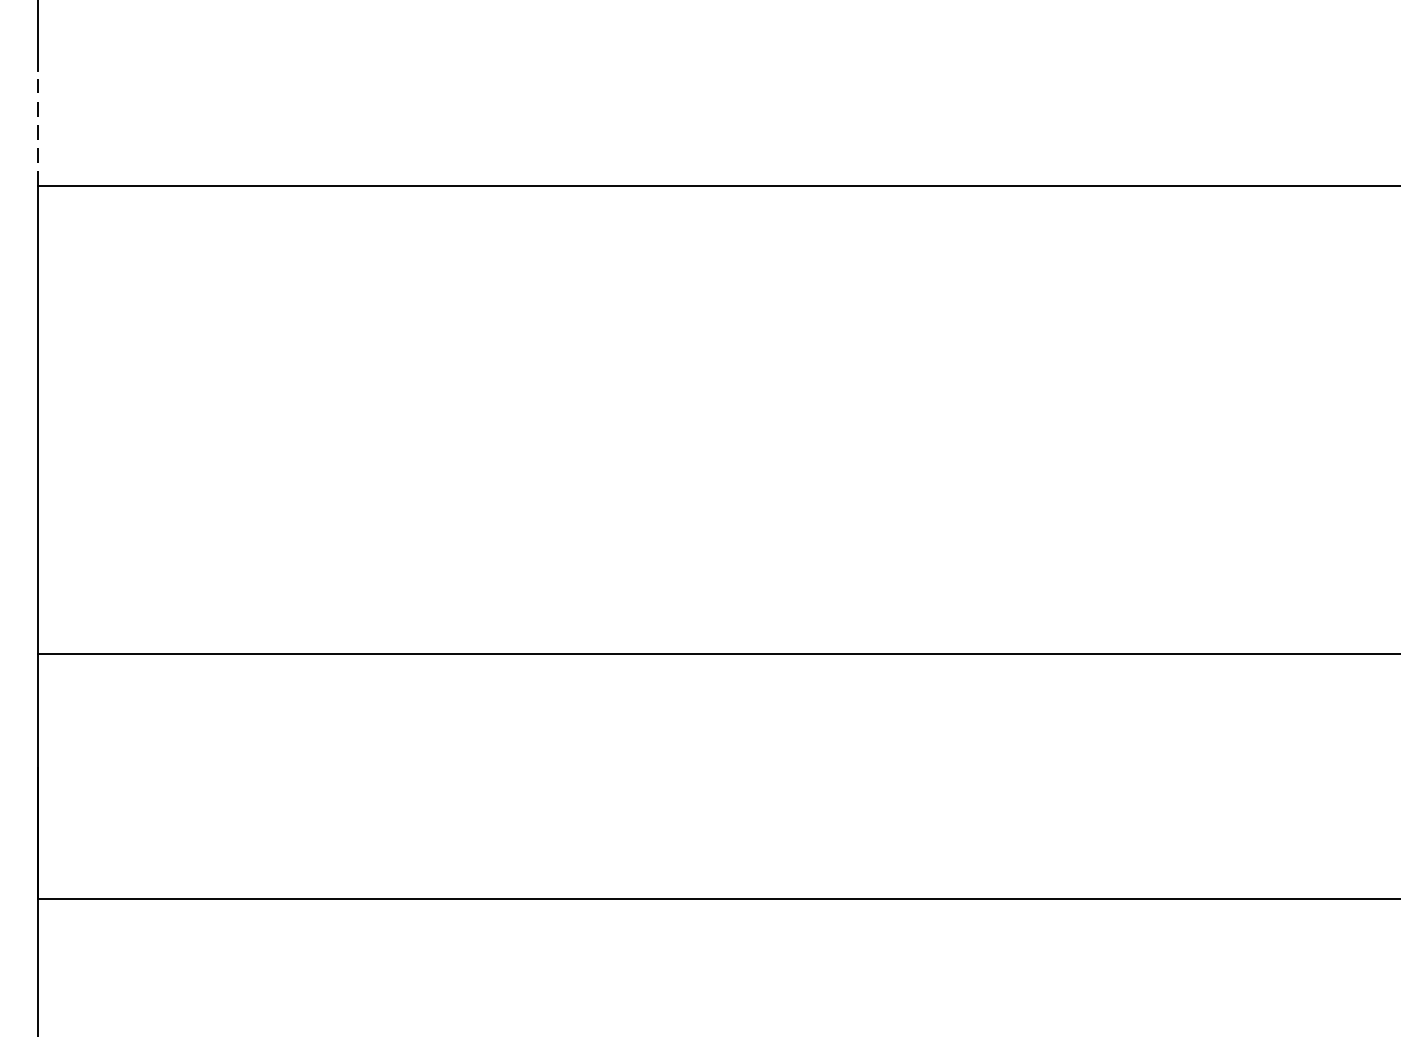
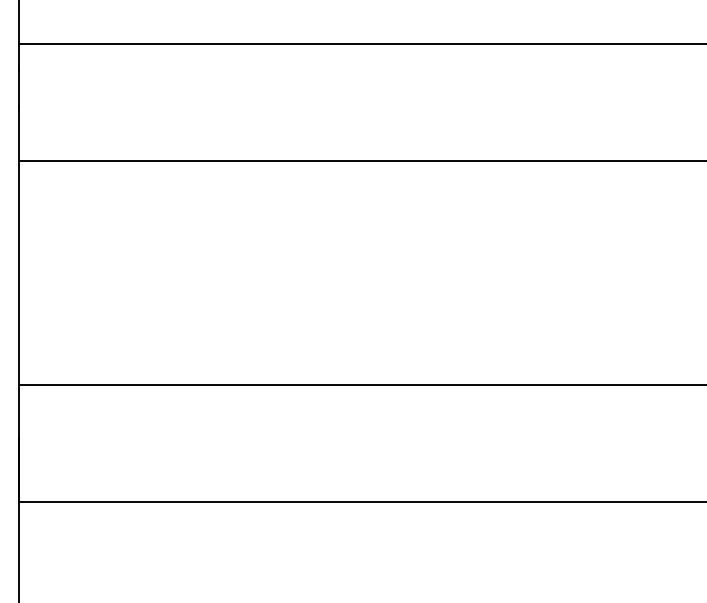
line: (38, 127) -> (19, 133), dashed -> solid

